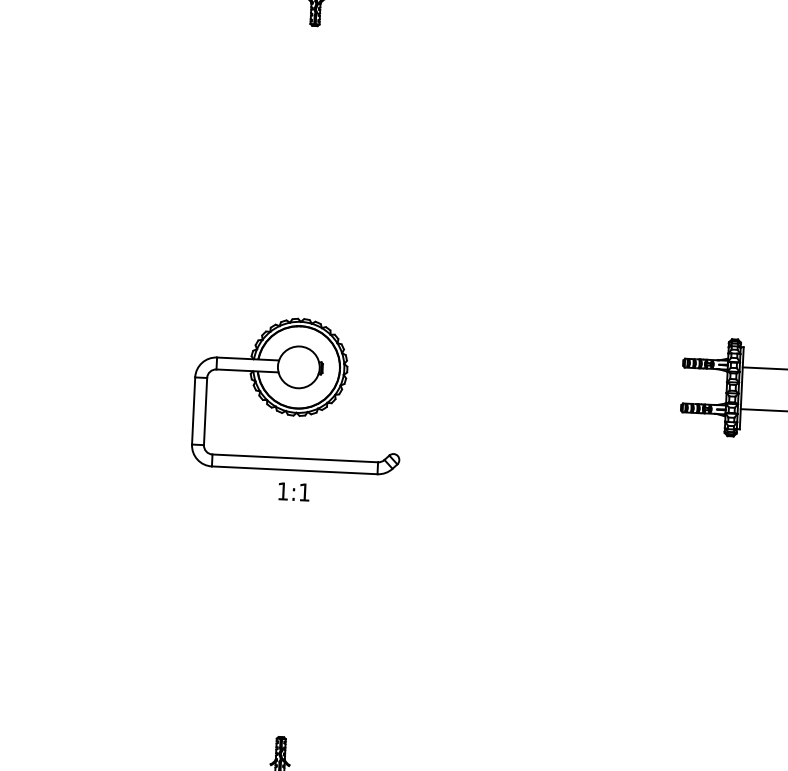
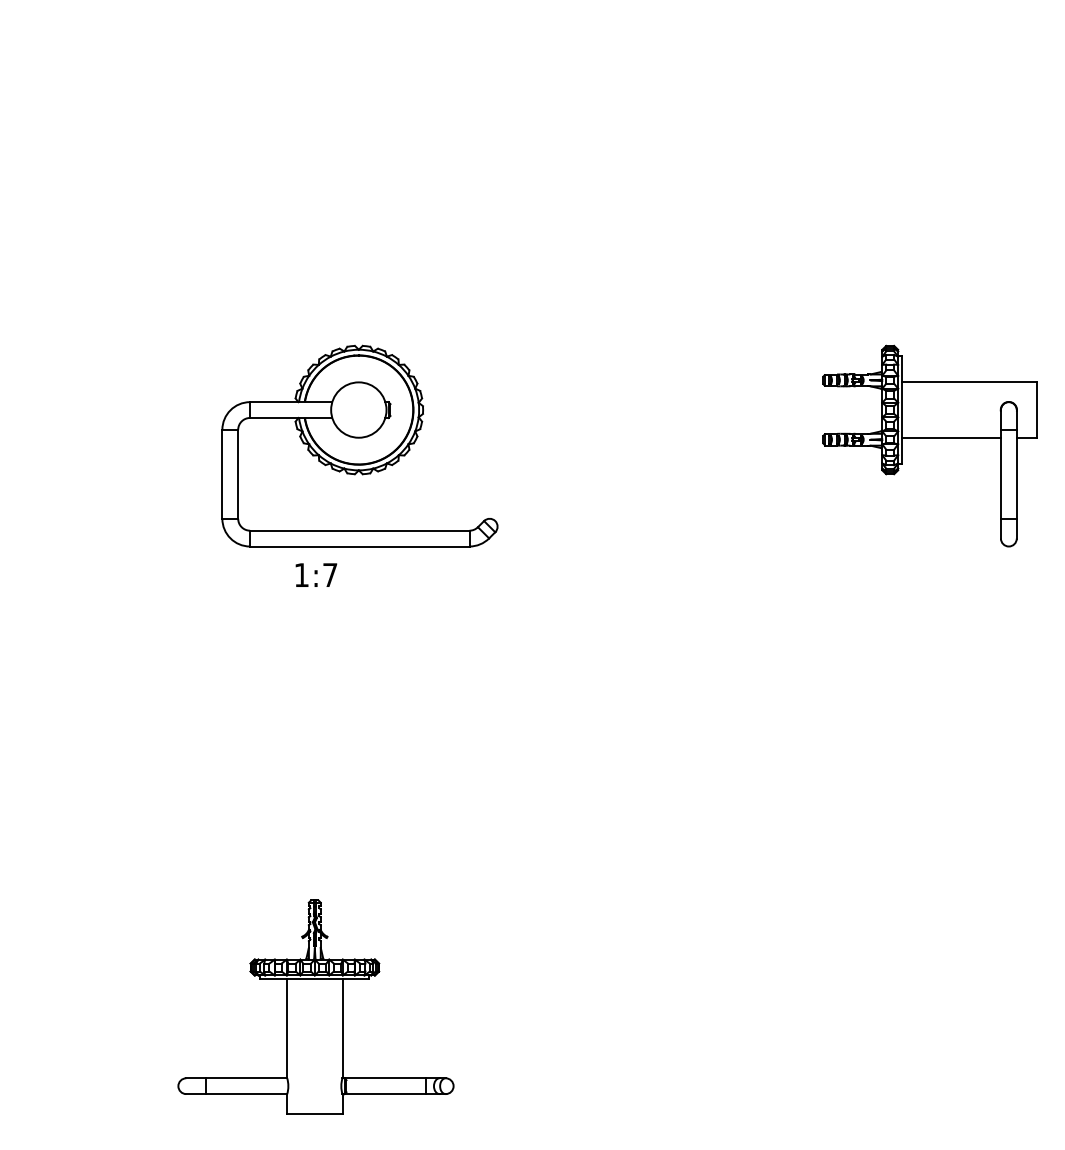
part: (298, 394) -> (359, 445), moved
text: (304, 491) -> (330, 574), 1:1 -> 1:7

